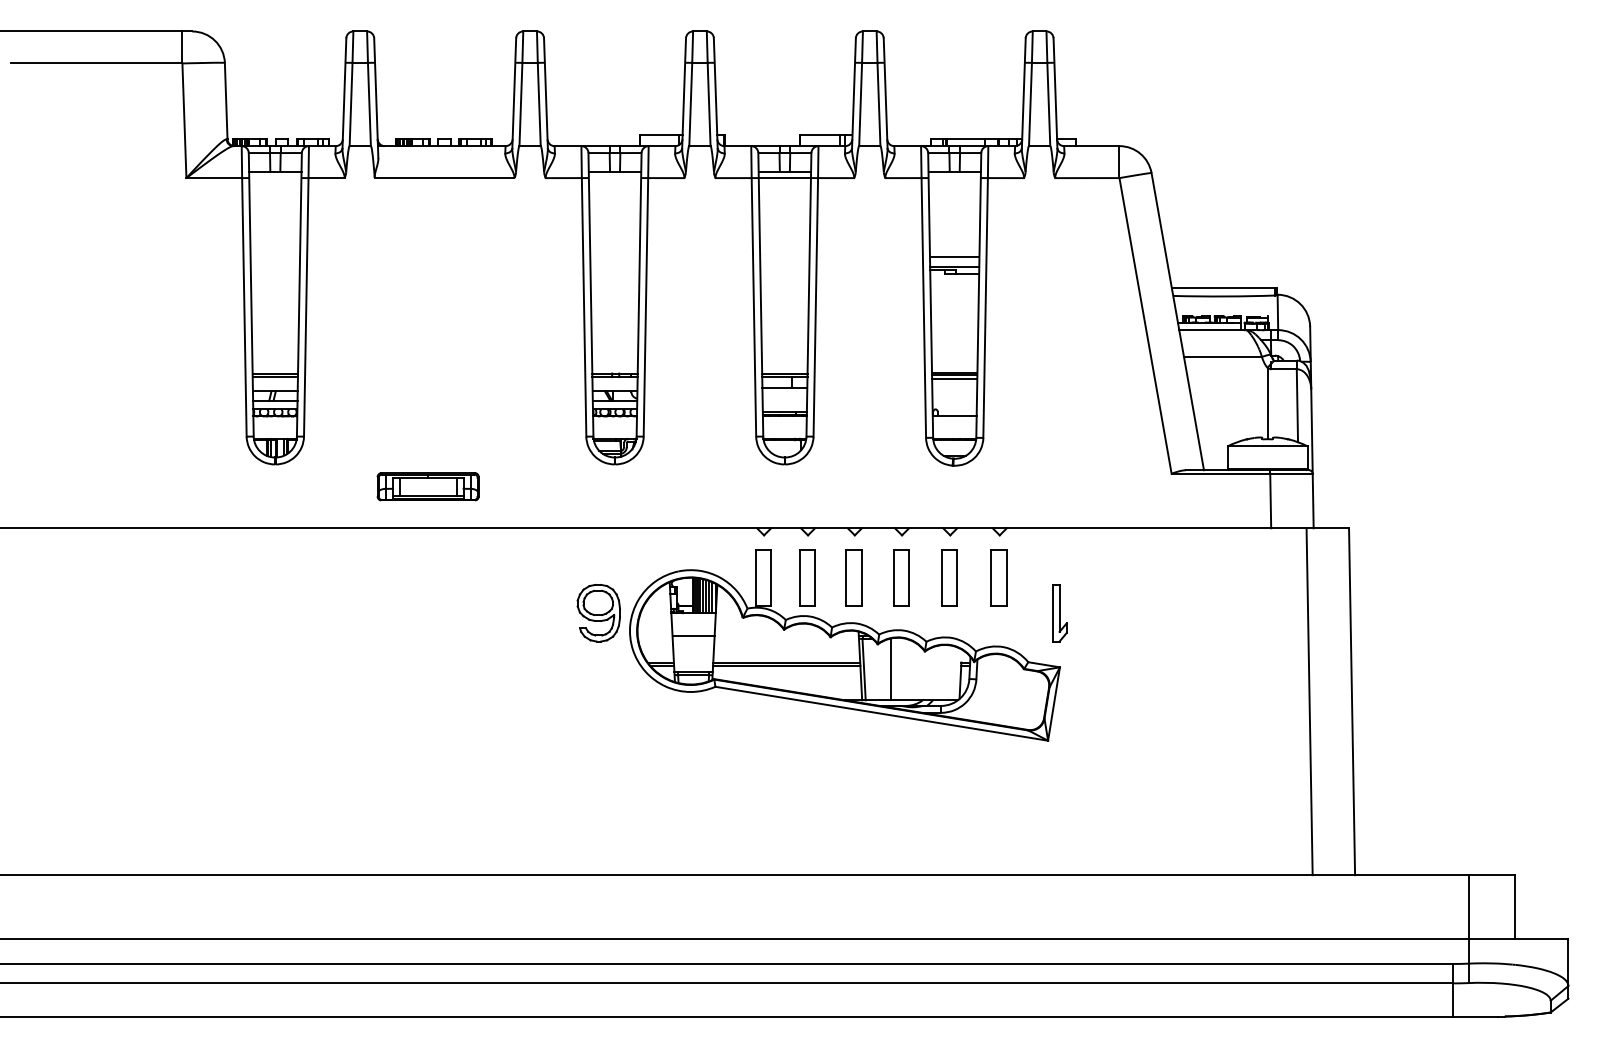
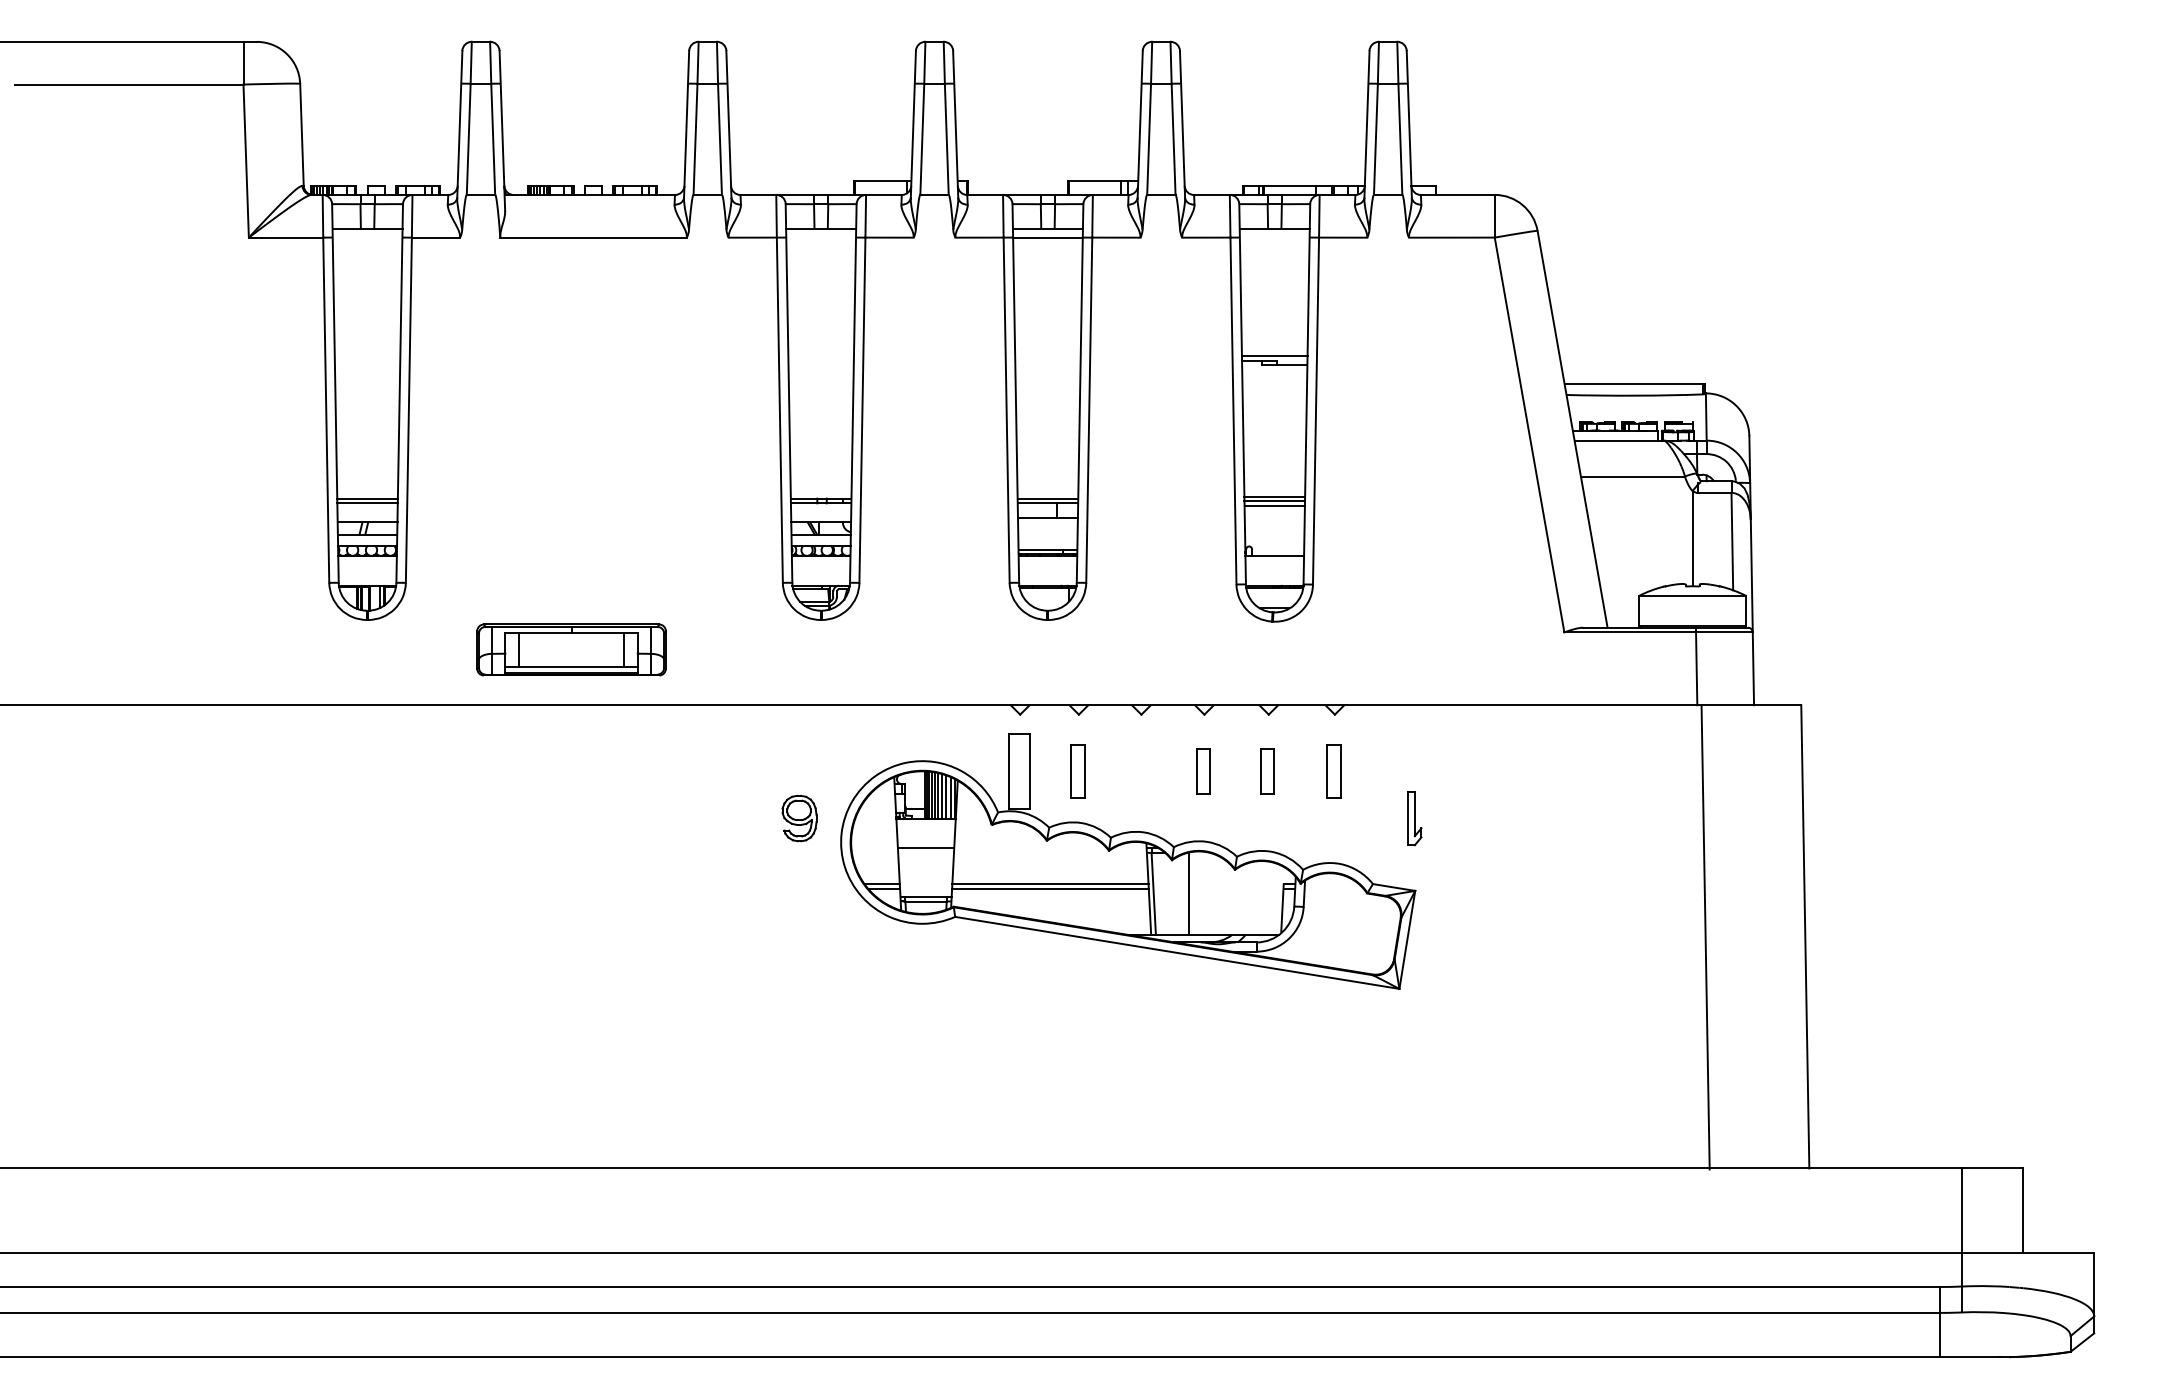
line: (954, 256) -> (1274, 342), removed
part: (428, 486) -> (571, 649), size x1.4
part: (807, 577) -> (1077, 771), size x0.7
part: (854, 577) -> (1140, 771), removed
part: (901, 577) -> (1203, 771), size x0.6
part: (949, 577) -> (1267, 771), size x0.6
part: (998, 577) -> (1333, 771), size x0.7
part: (598, 613) -> (799, 818), size x0.6
part: (1059, 613) -> (1414, 818), size x0.7
line: (1309, 701) -> (1705, 937), moved

